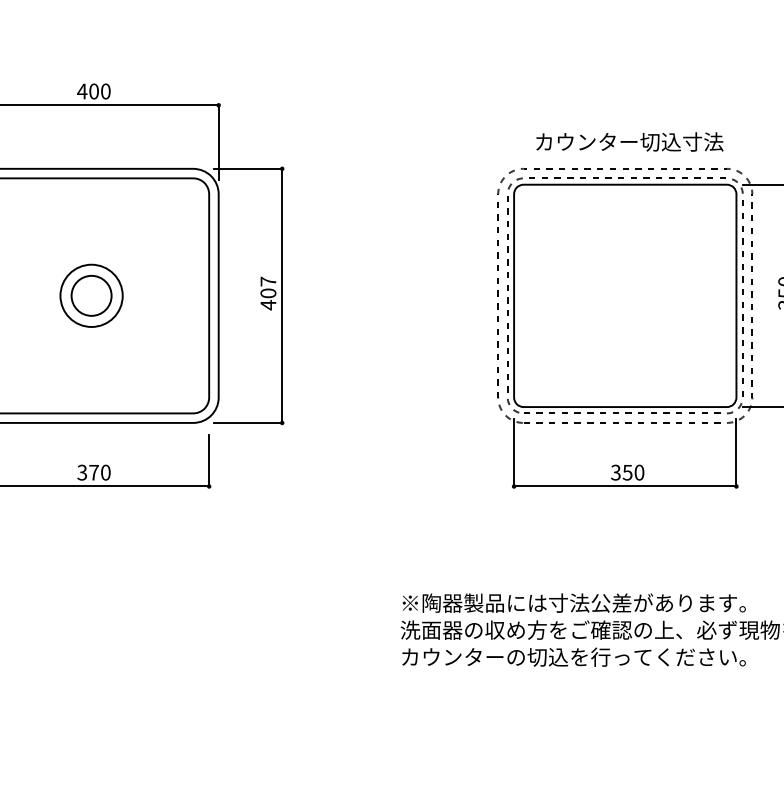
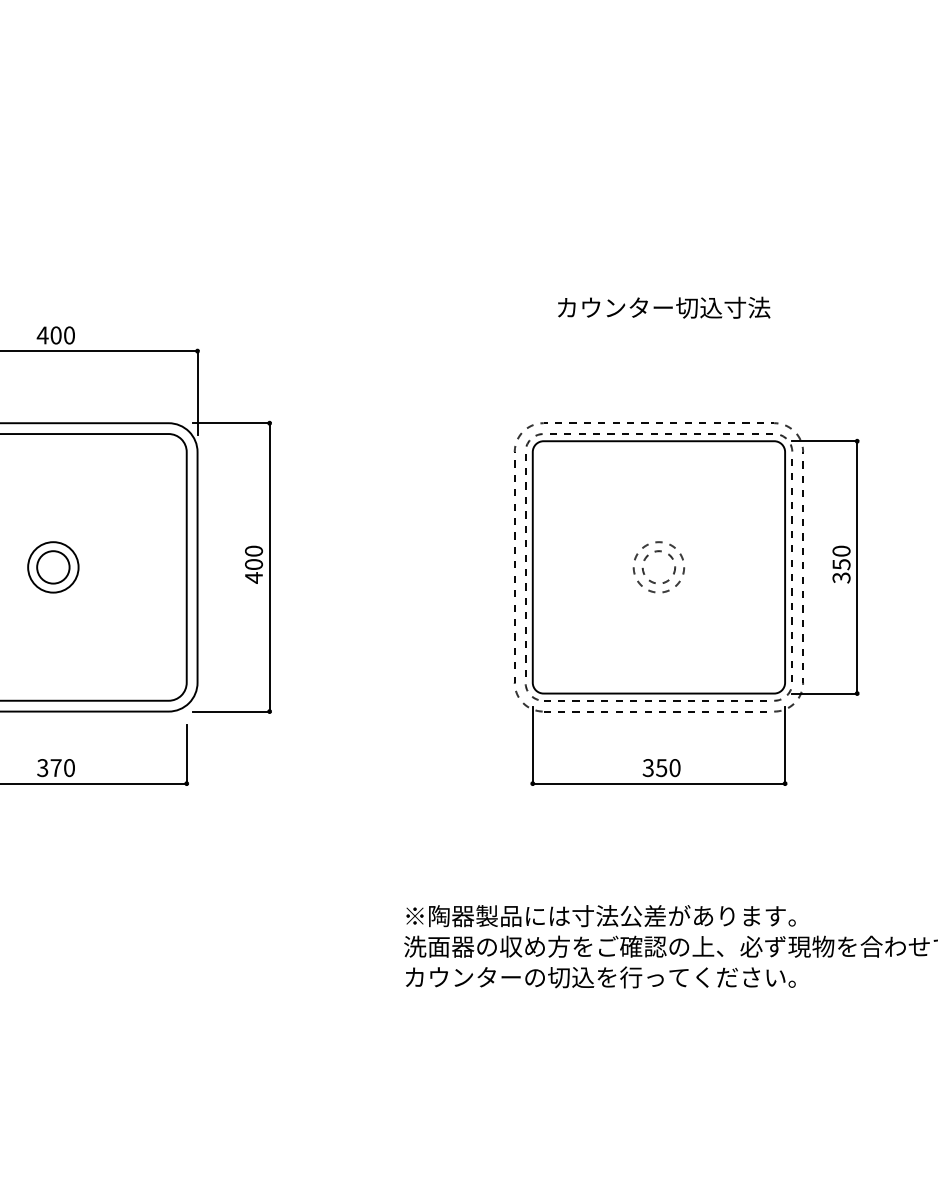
text: (630, 141) -> (664, 307), moved
text: (268, 281) -> (254, 550), 407 -> 400
part: (91, 295) -> (53, 567), size x0.71
part: (612, 299) -> (644, 571), added

